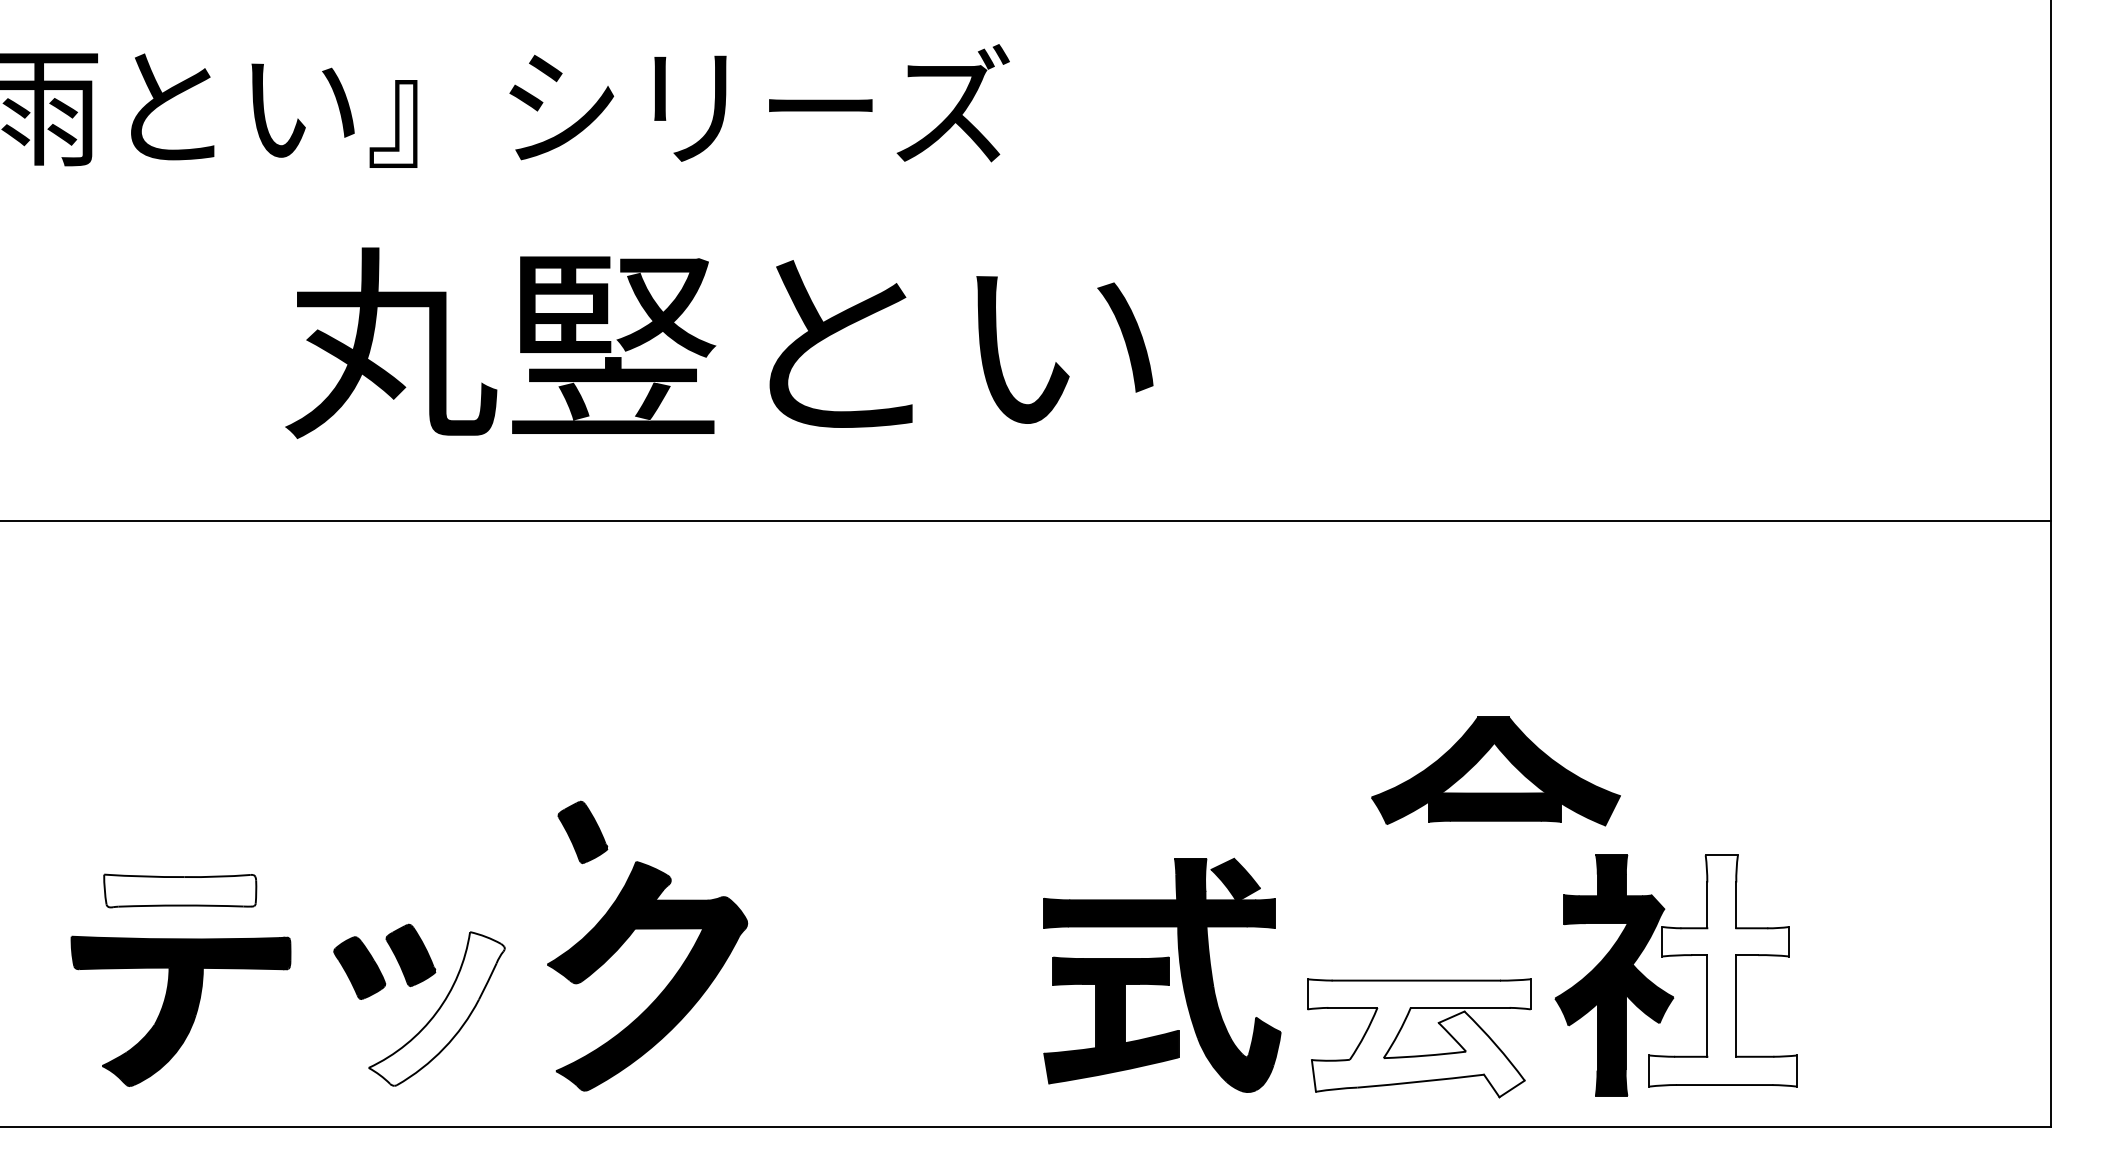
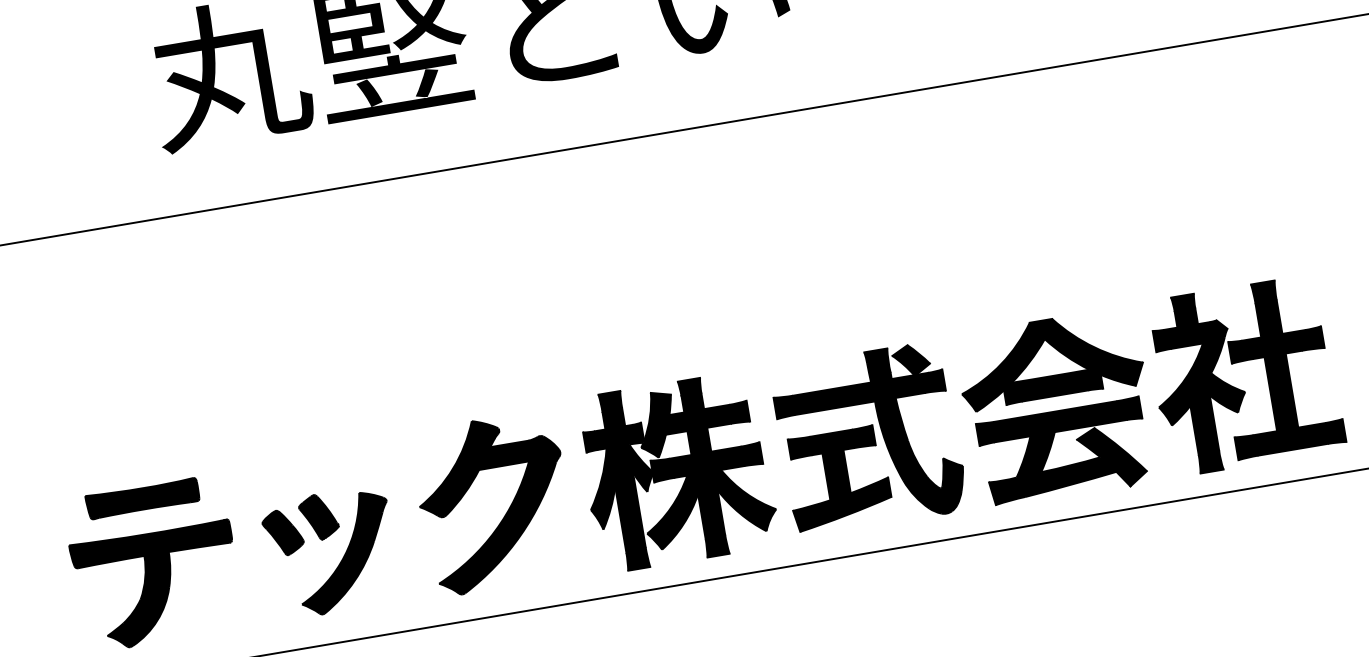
part: (1495, 771) -> (1049, 360), moved
part: (582, 832) -> (428, 406), removed
fill: (180, 890) -> (142, 498), added
fill: (1723, 970) -> (1278, 366), added
part: (898, 975) -> (677, 471), added
fill: (436, 1008) -> (344, 552), added
fill: (1418, 1038) -> (1064, 453), added

